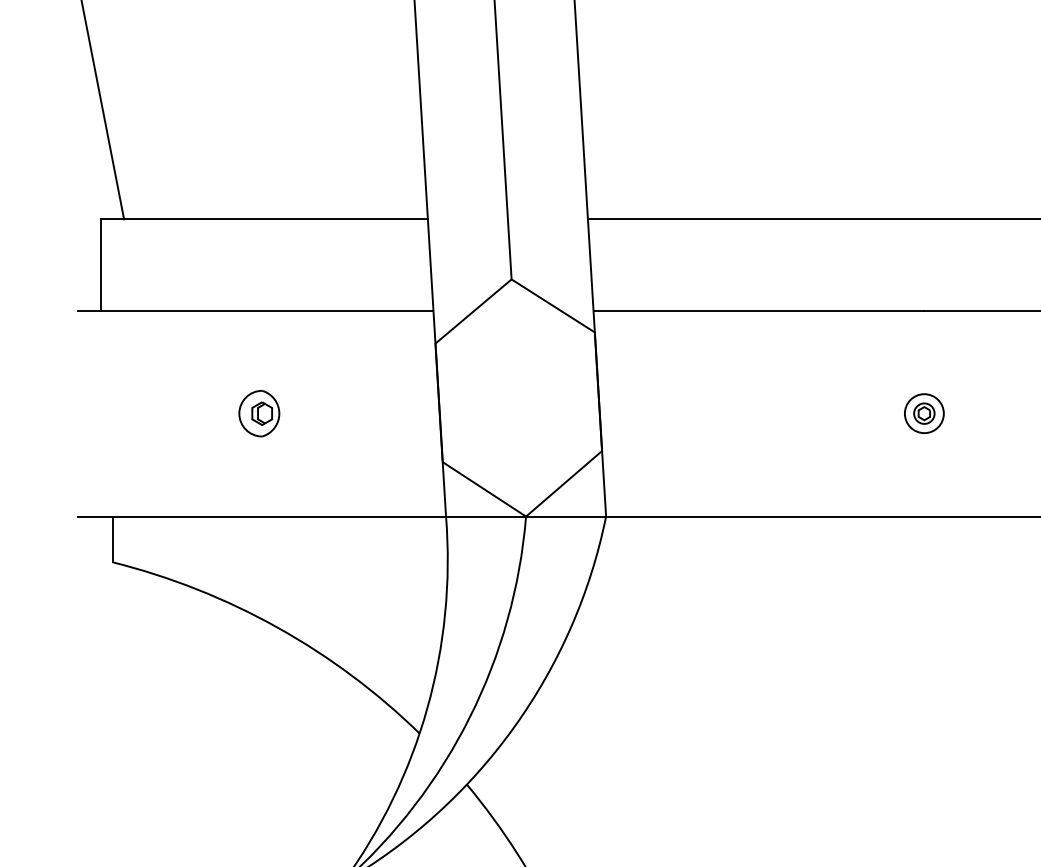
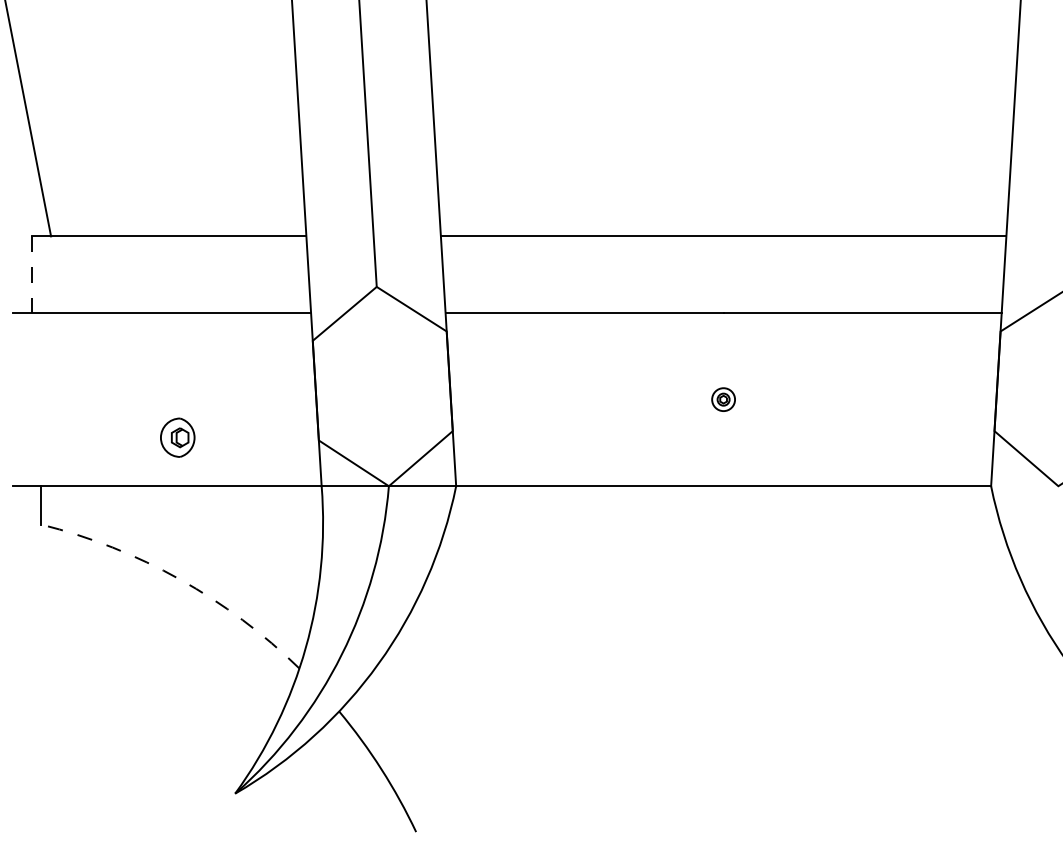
line: (100, 264) -> (31, 274), solid -> dashed
part: (259, 413) -> (177, 437), moved
part: (924, 413) -> (723, 399), size x0.7
arc: (278, 627) -> (180, 579), solid -> dashed

